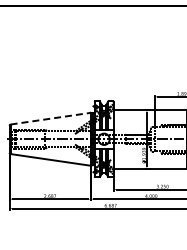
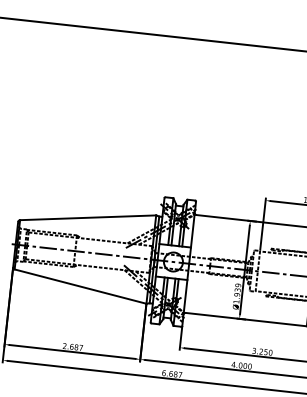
line: (50, 118) -> (87, 217), dashed -> solid

